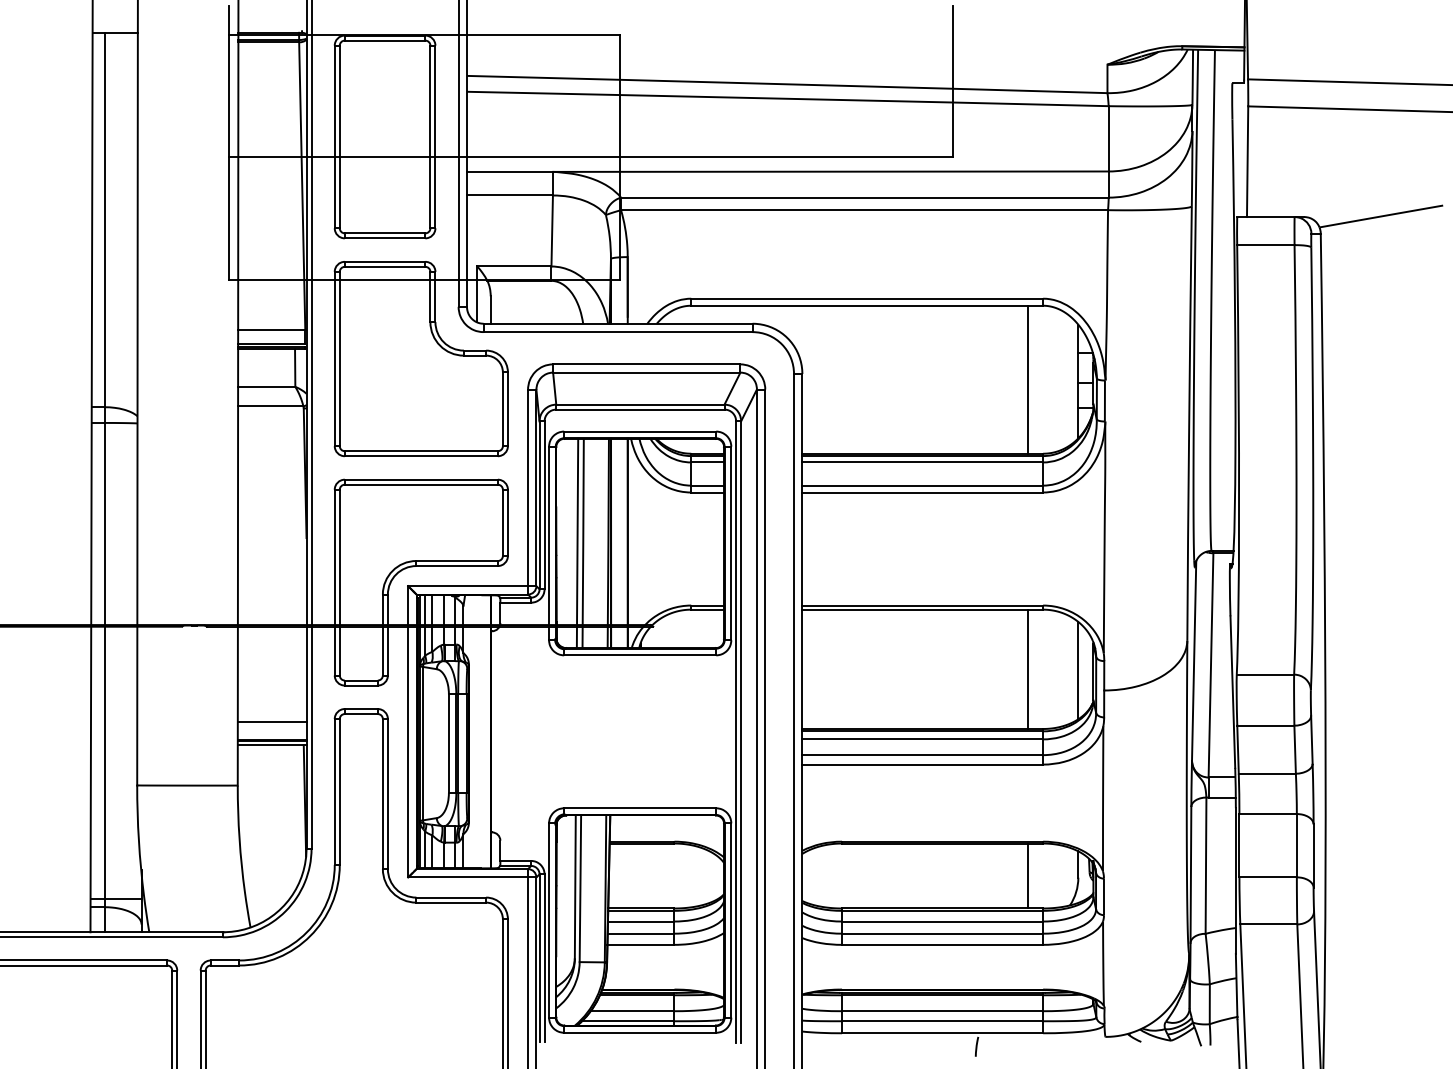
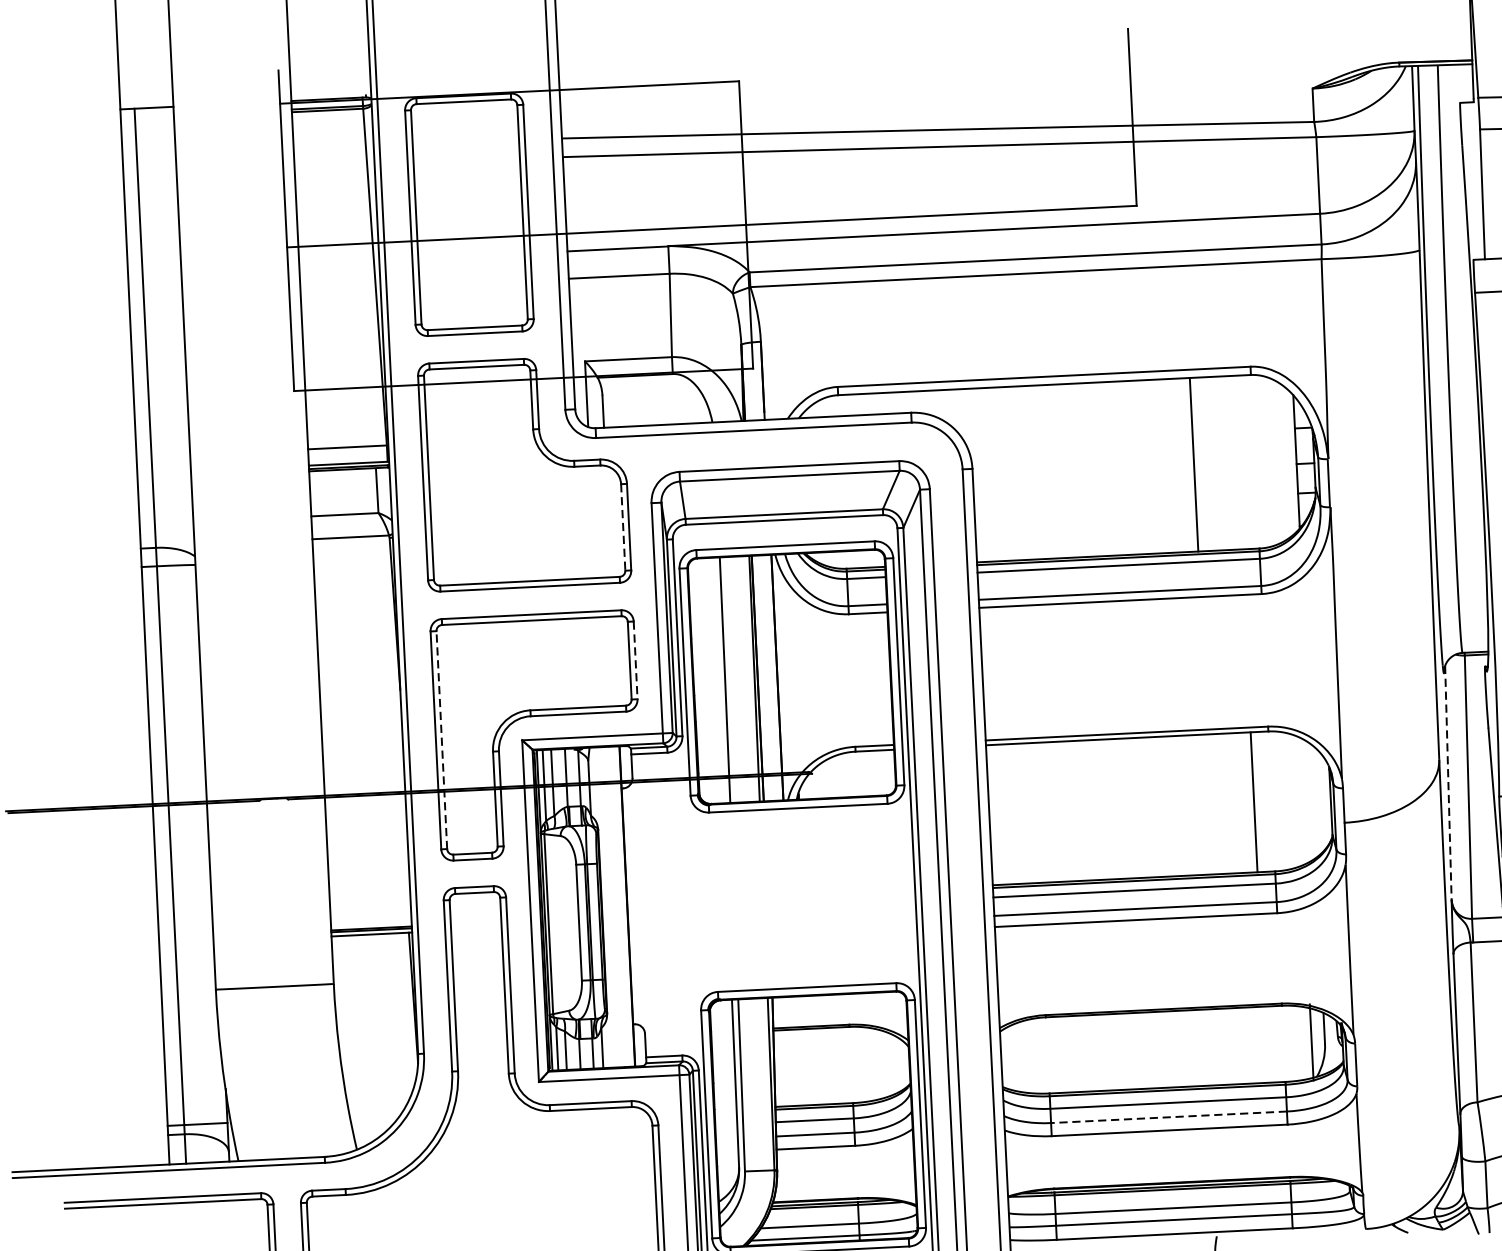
line: (1028, 379) -> (1194, 464), moved
line: (502, 409) -> (622, 527), solid -> dashed
line: (507, 523) -> (635, 661), solid -> dashed
line: (577, 543) -> (718, 680), removed
line: (339, 582) -> (441, 739), solid -> dashed
line: (1194, 660) -> (1448, 782), solid -> dashed
line: (1078, 670) -> (1313, 800), removed
line: (271, 722) -> (369, 908), removed
line: (1028, 875) -> (1312, 1041), moved
line: (942, 933) -> (1168, 1117), solid -> dashed

